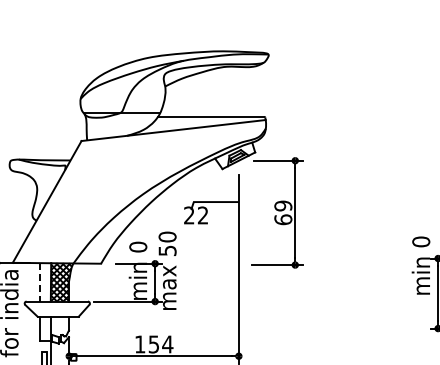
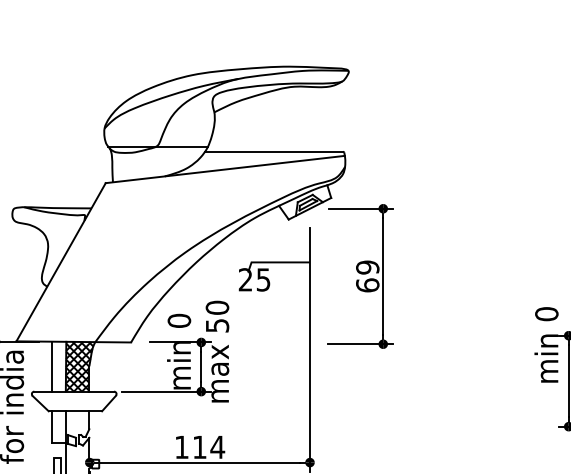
text: (203, 215) -> (264, 279), 22 -> 25
line: (39, 282) -> (51, 366), dashed -> solid
text: (153, 344) -> (199, 447), 154 -> 114

